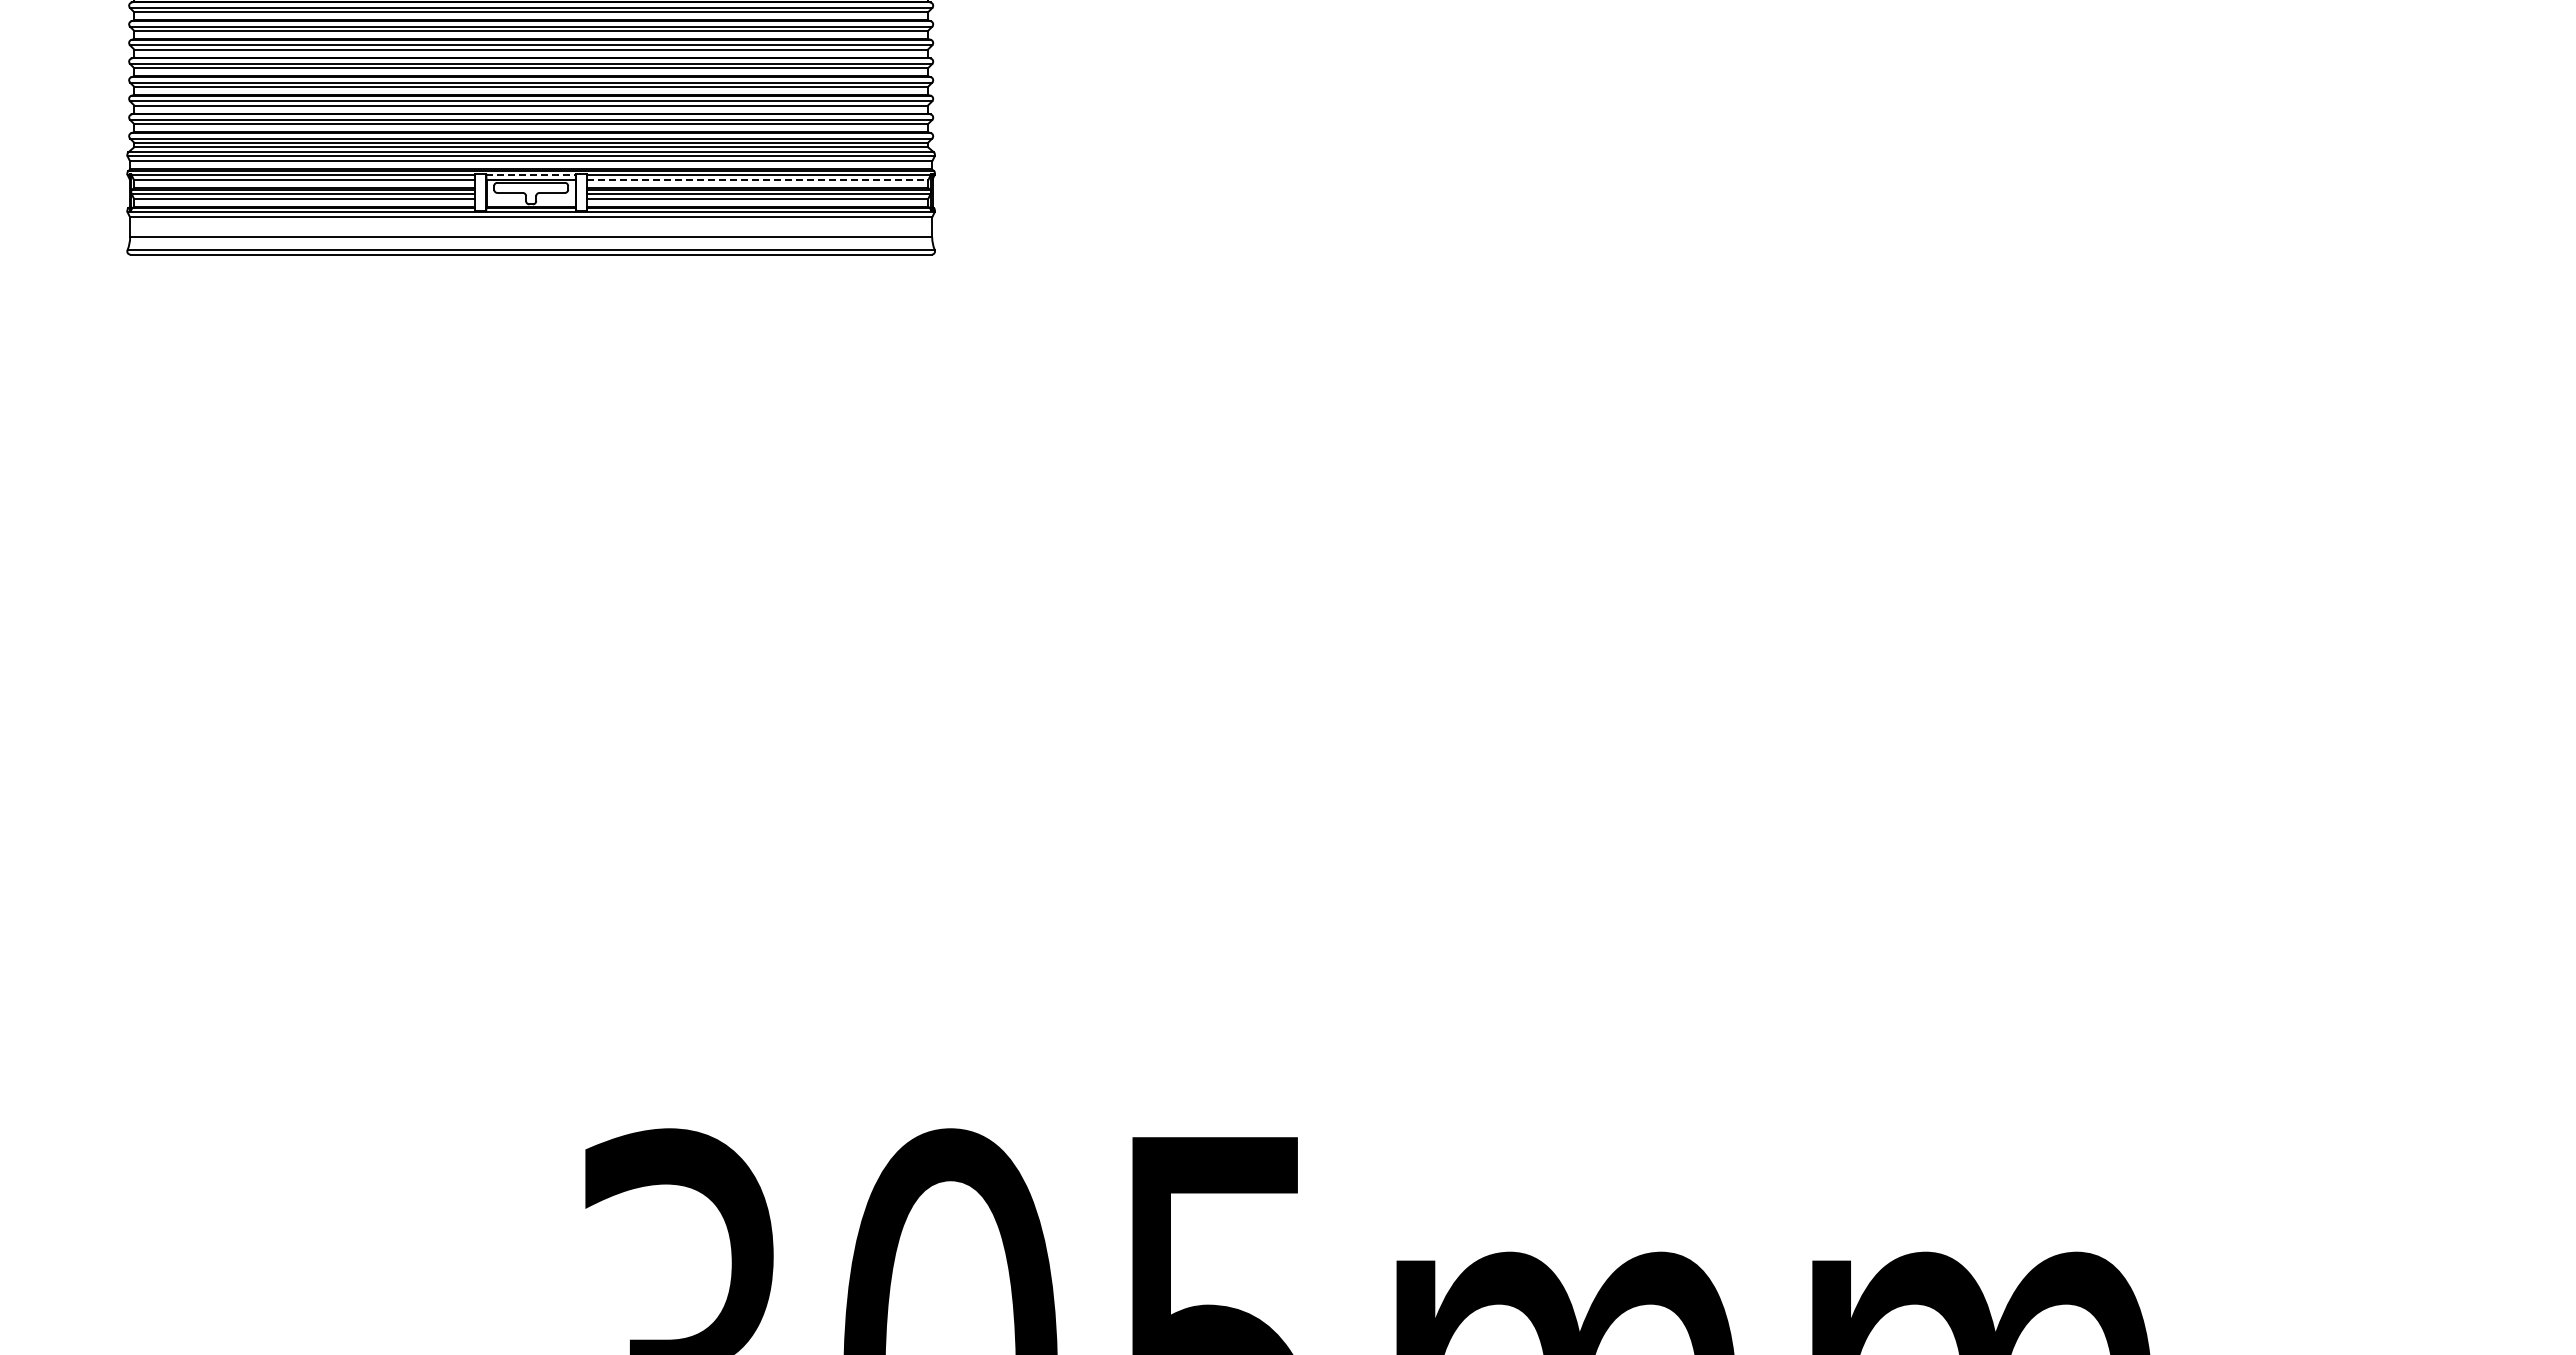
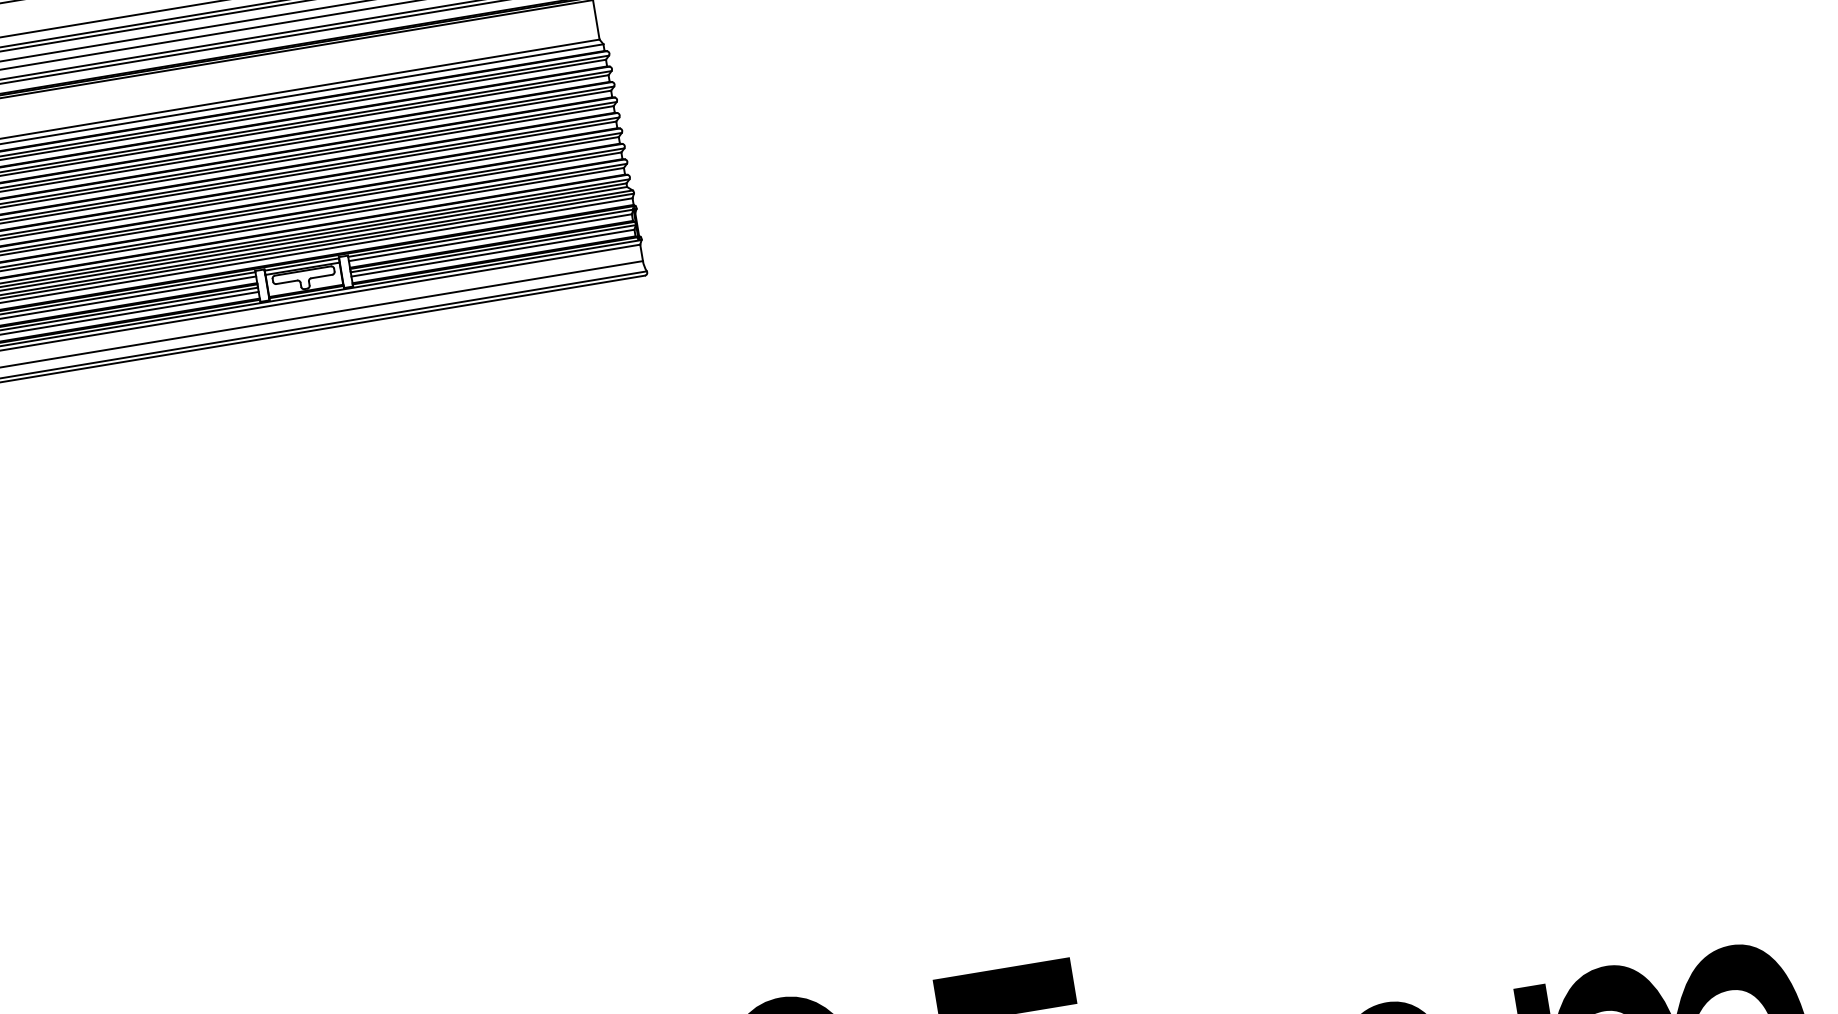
line: (531, 175) -> (302, 264), dashed -> solid
line: (757, 180) -> (490, 238), dashed -> solid

